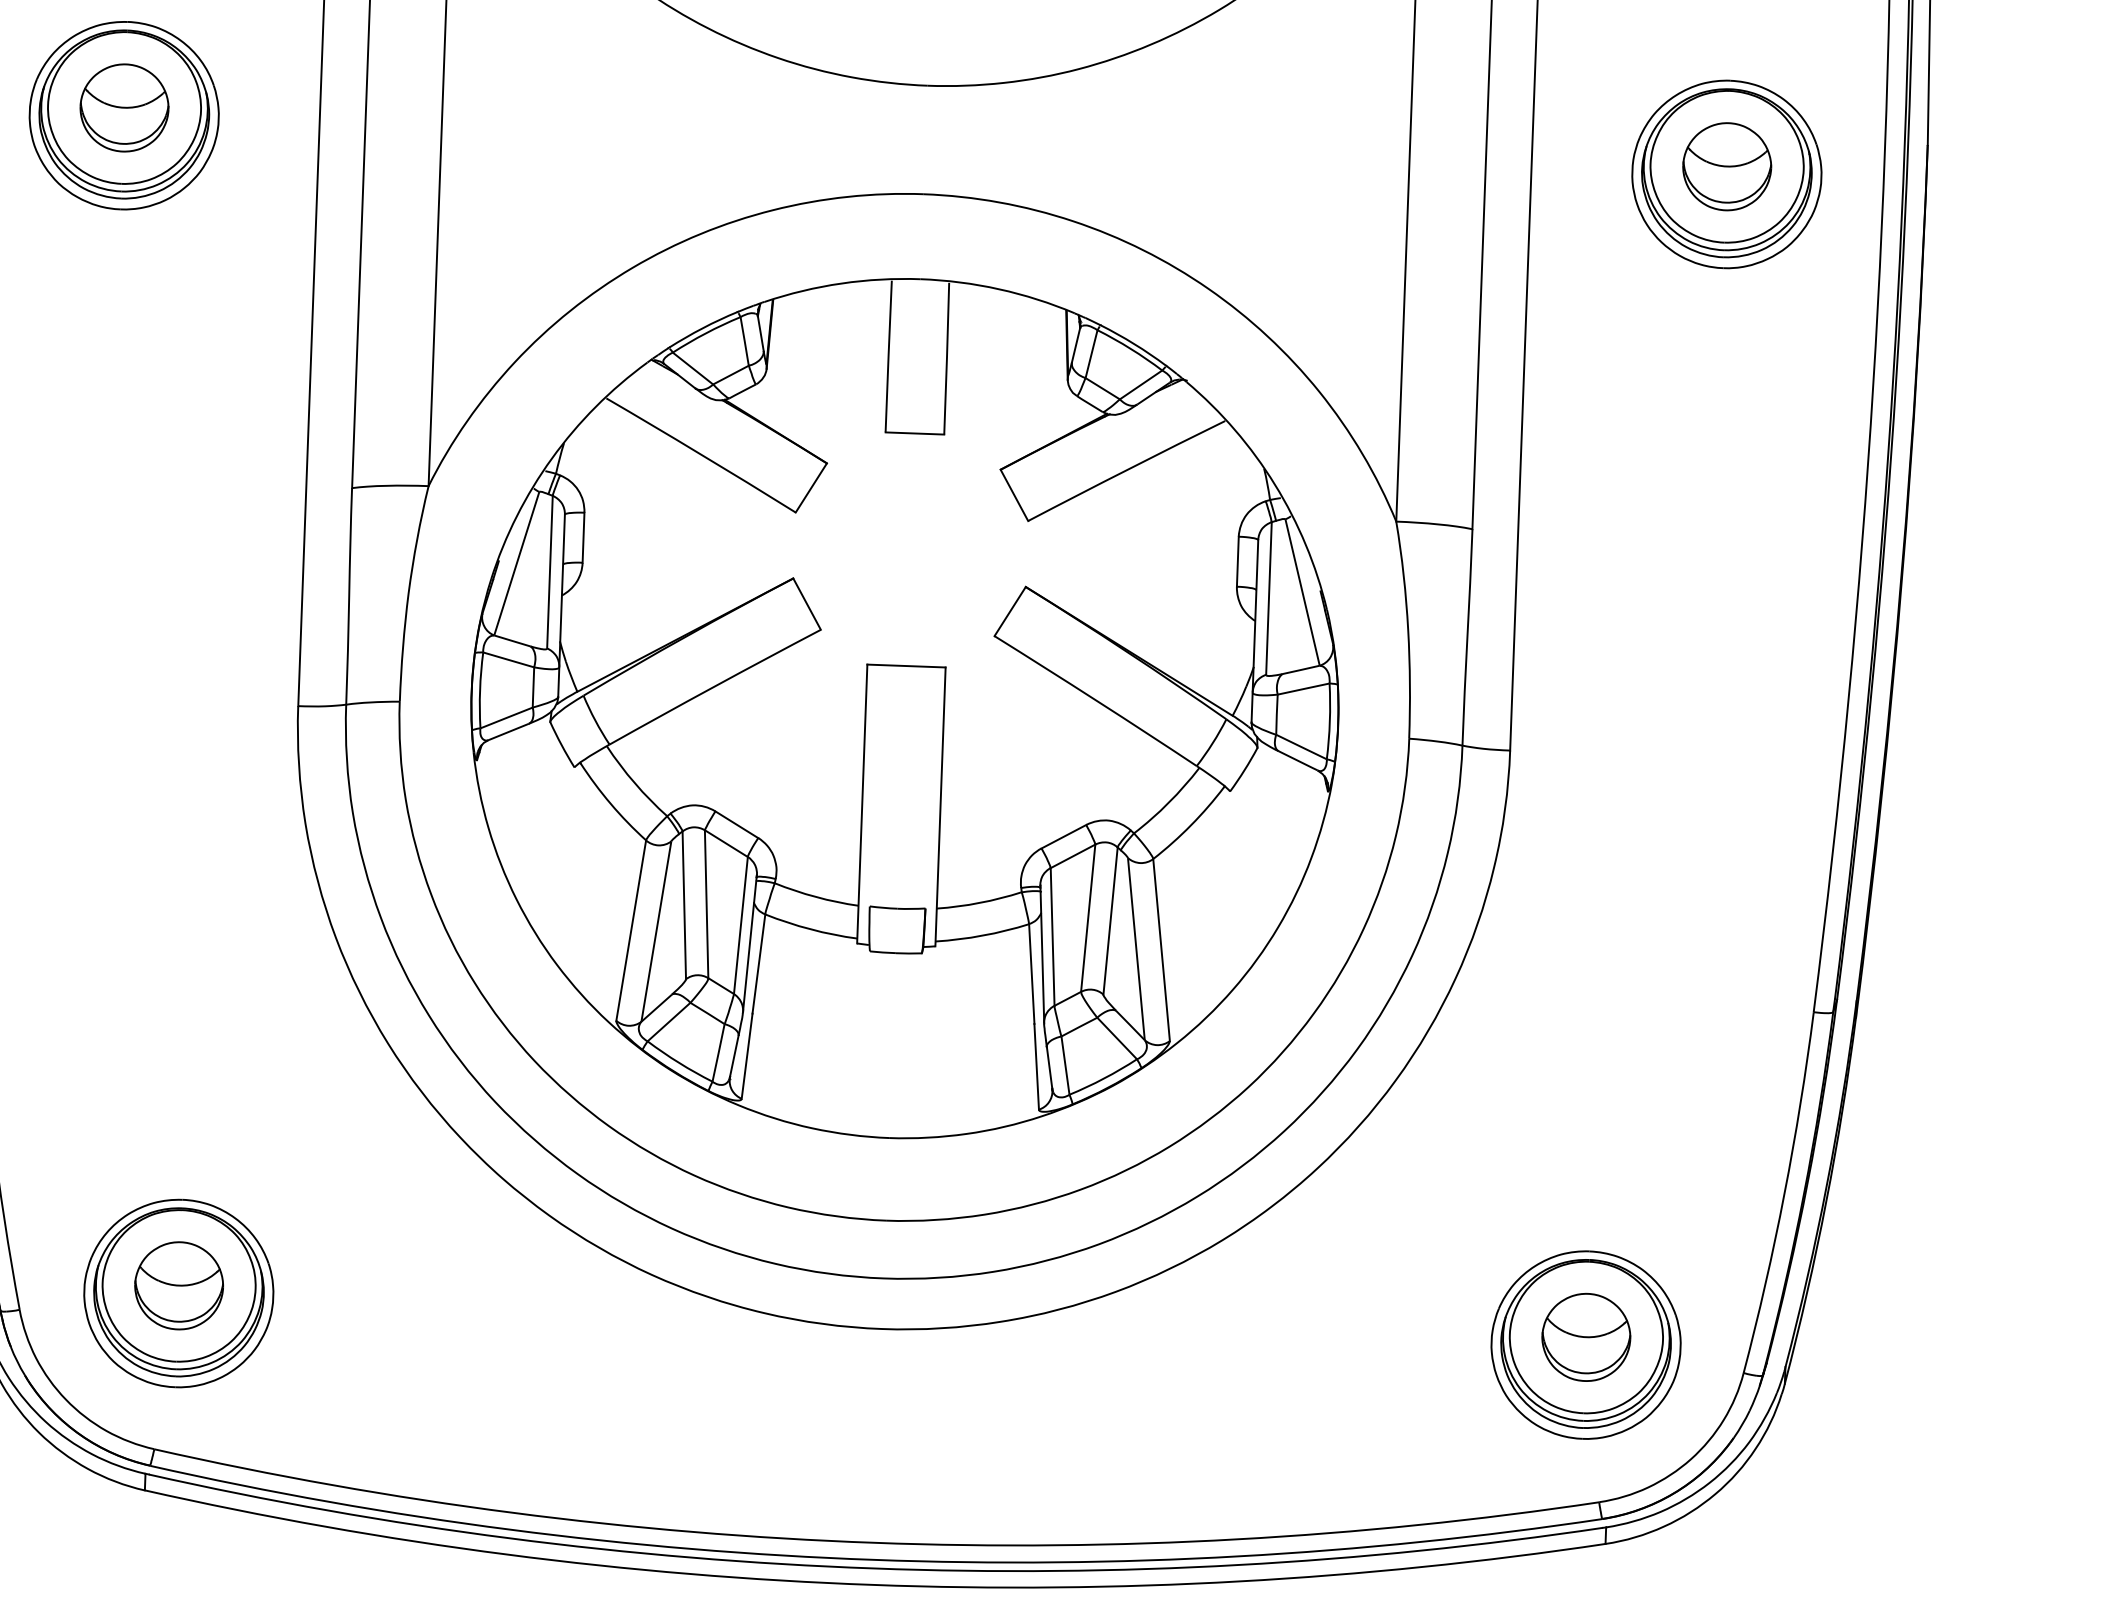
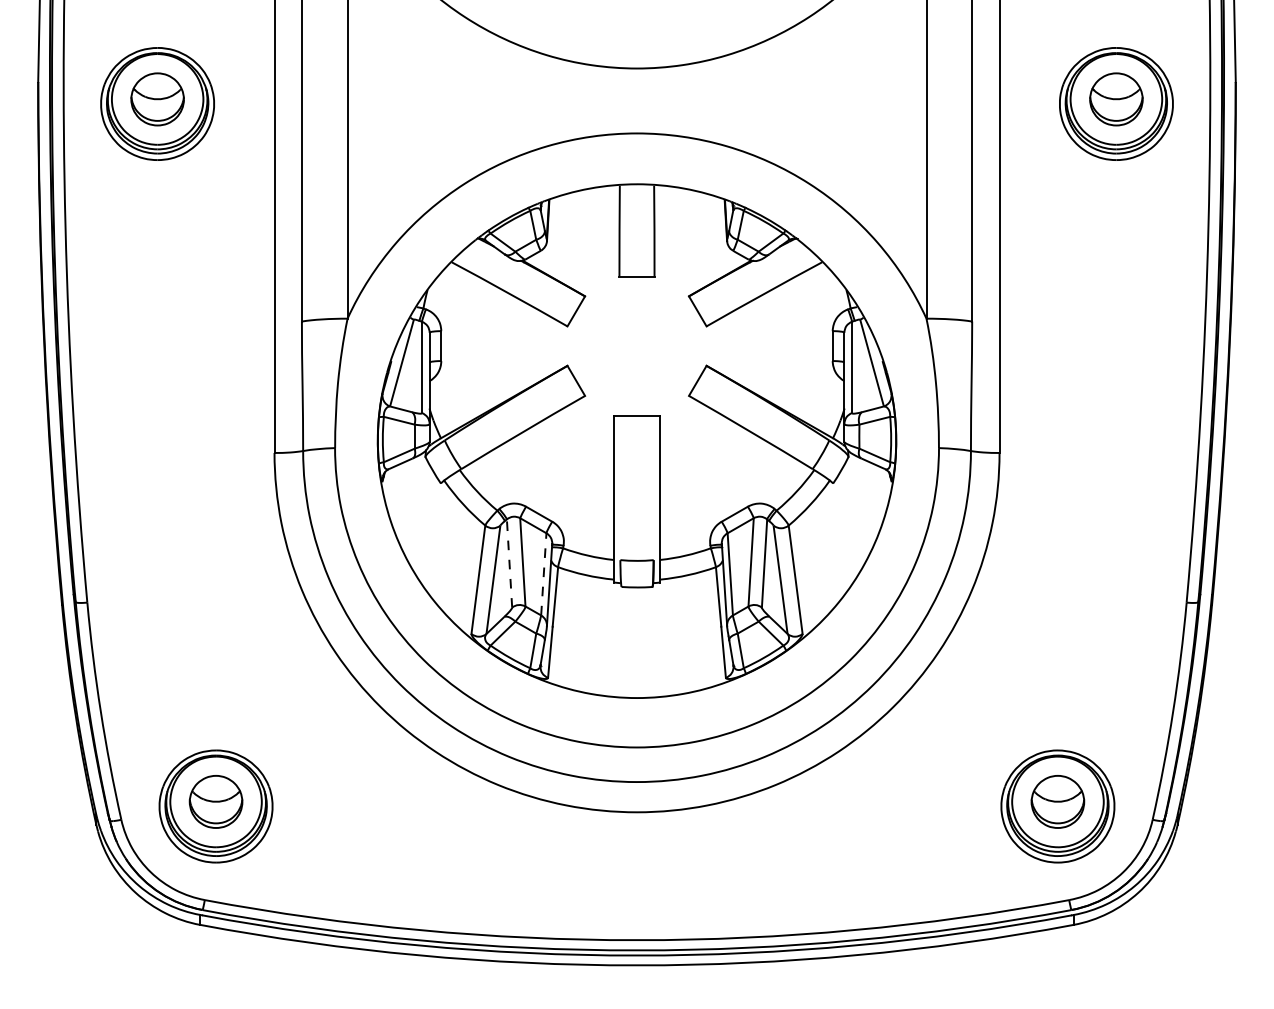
line: (684, 905) -> (509, 563), solid -> dashed
line: (740, 924) -> (543, 573), solid -> dashed

